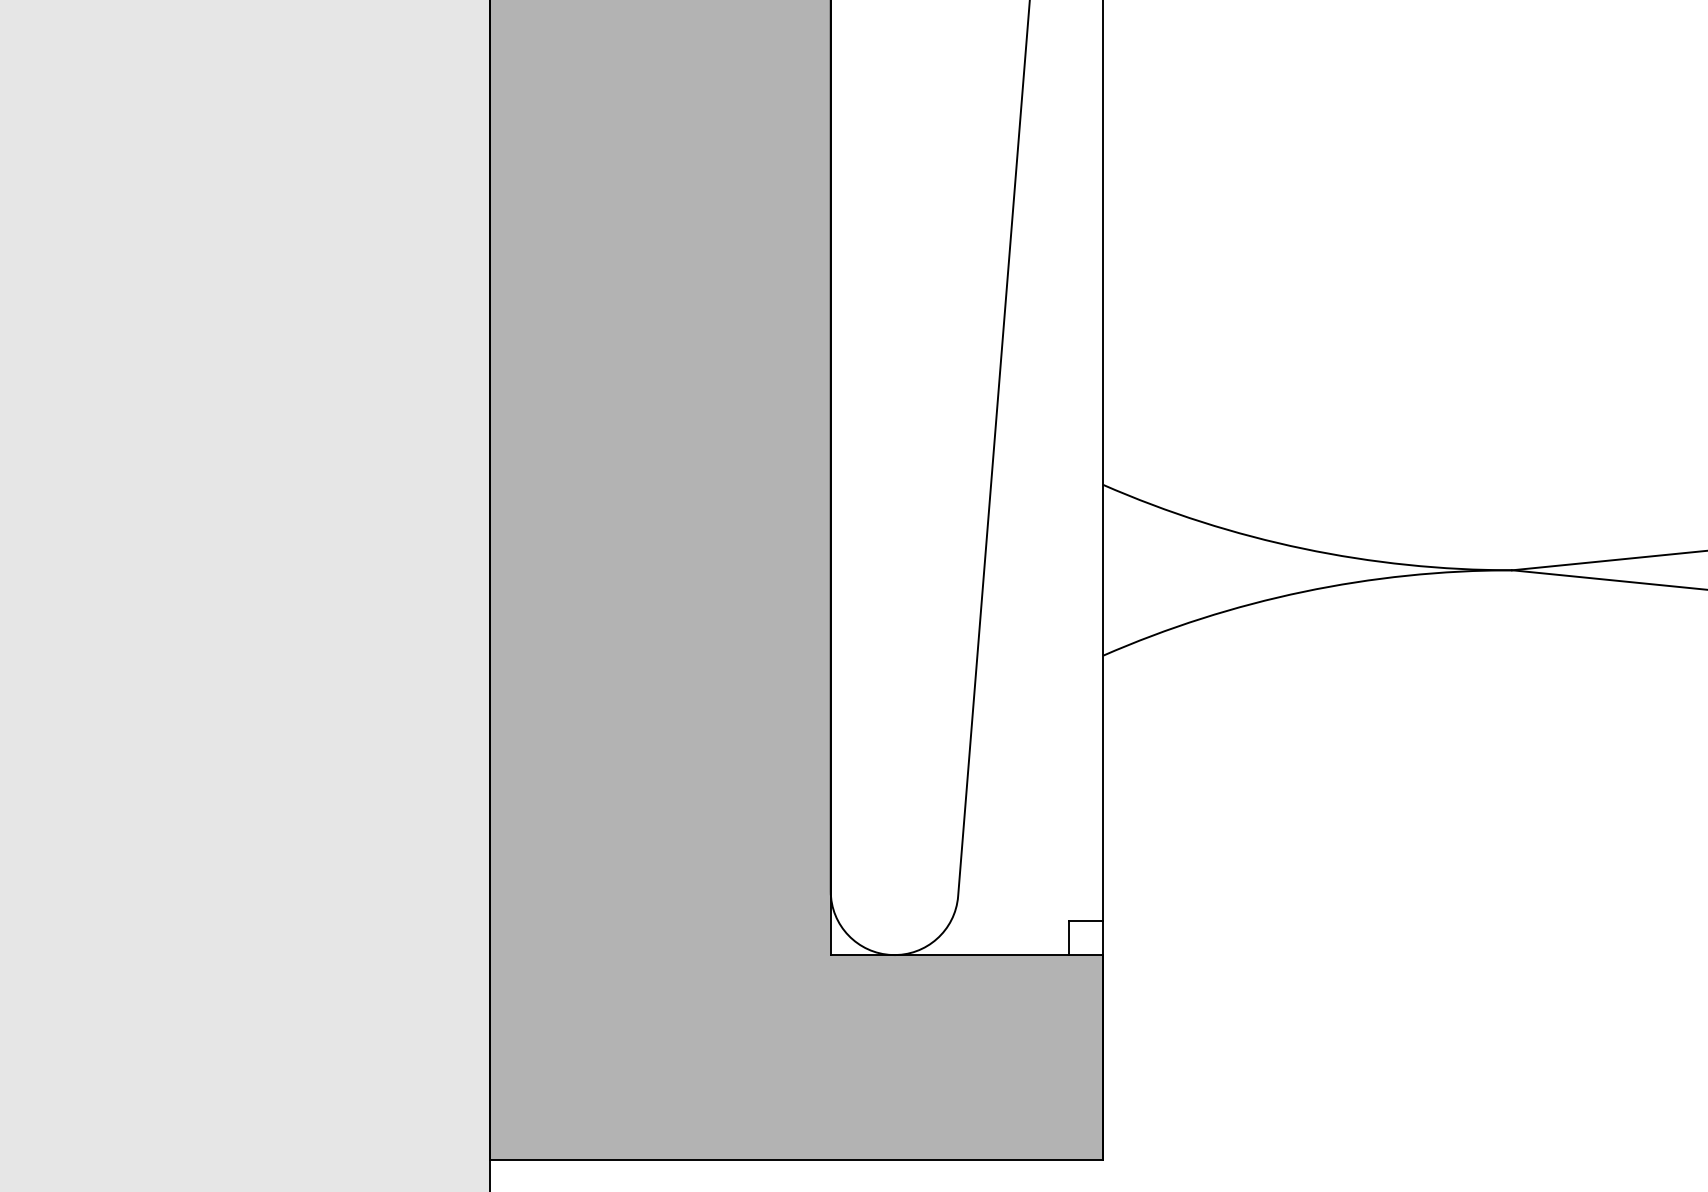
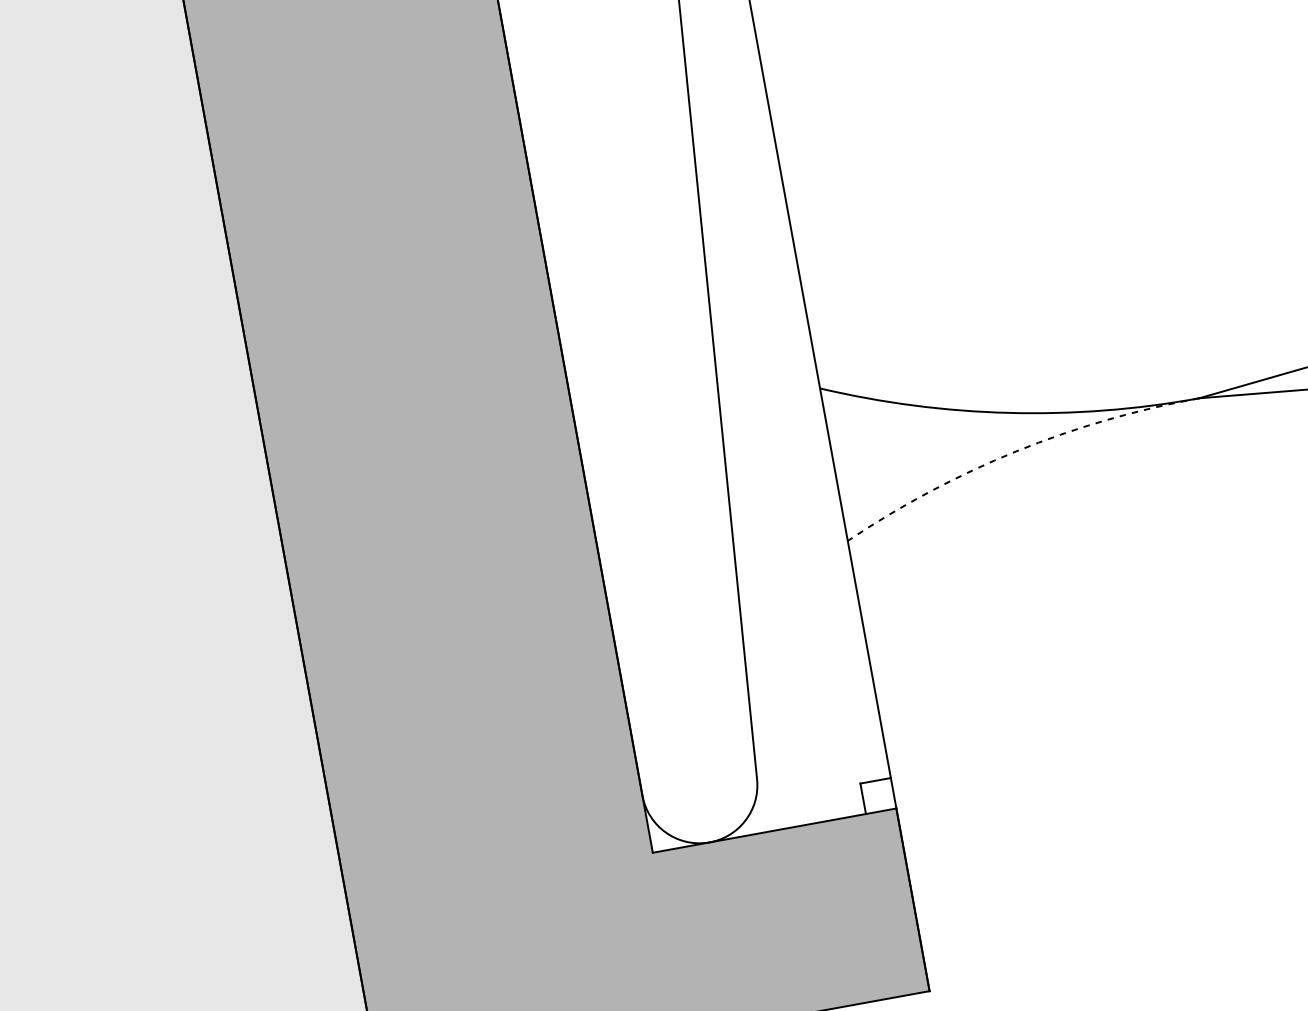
arc: (1303, 591) -> (1016, 451), solid -> dashed

